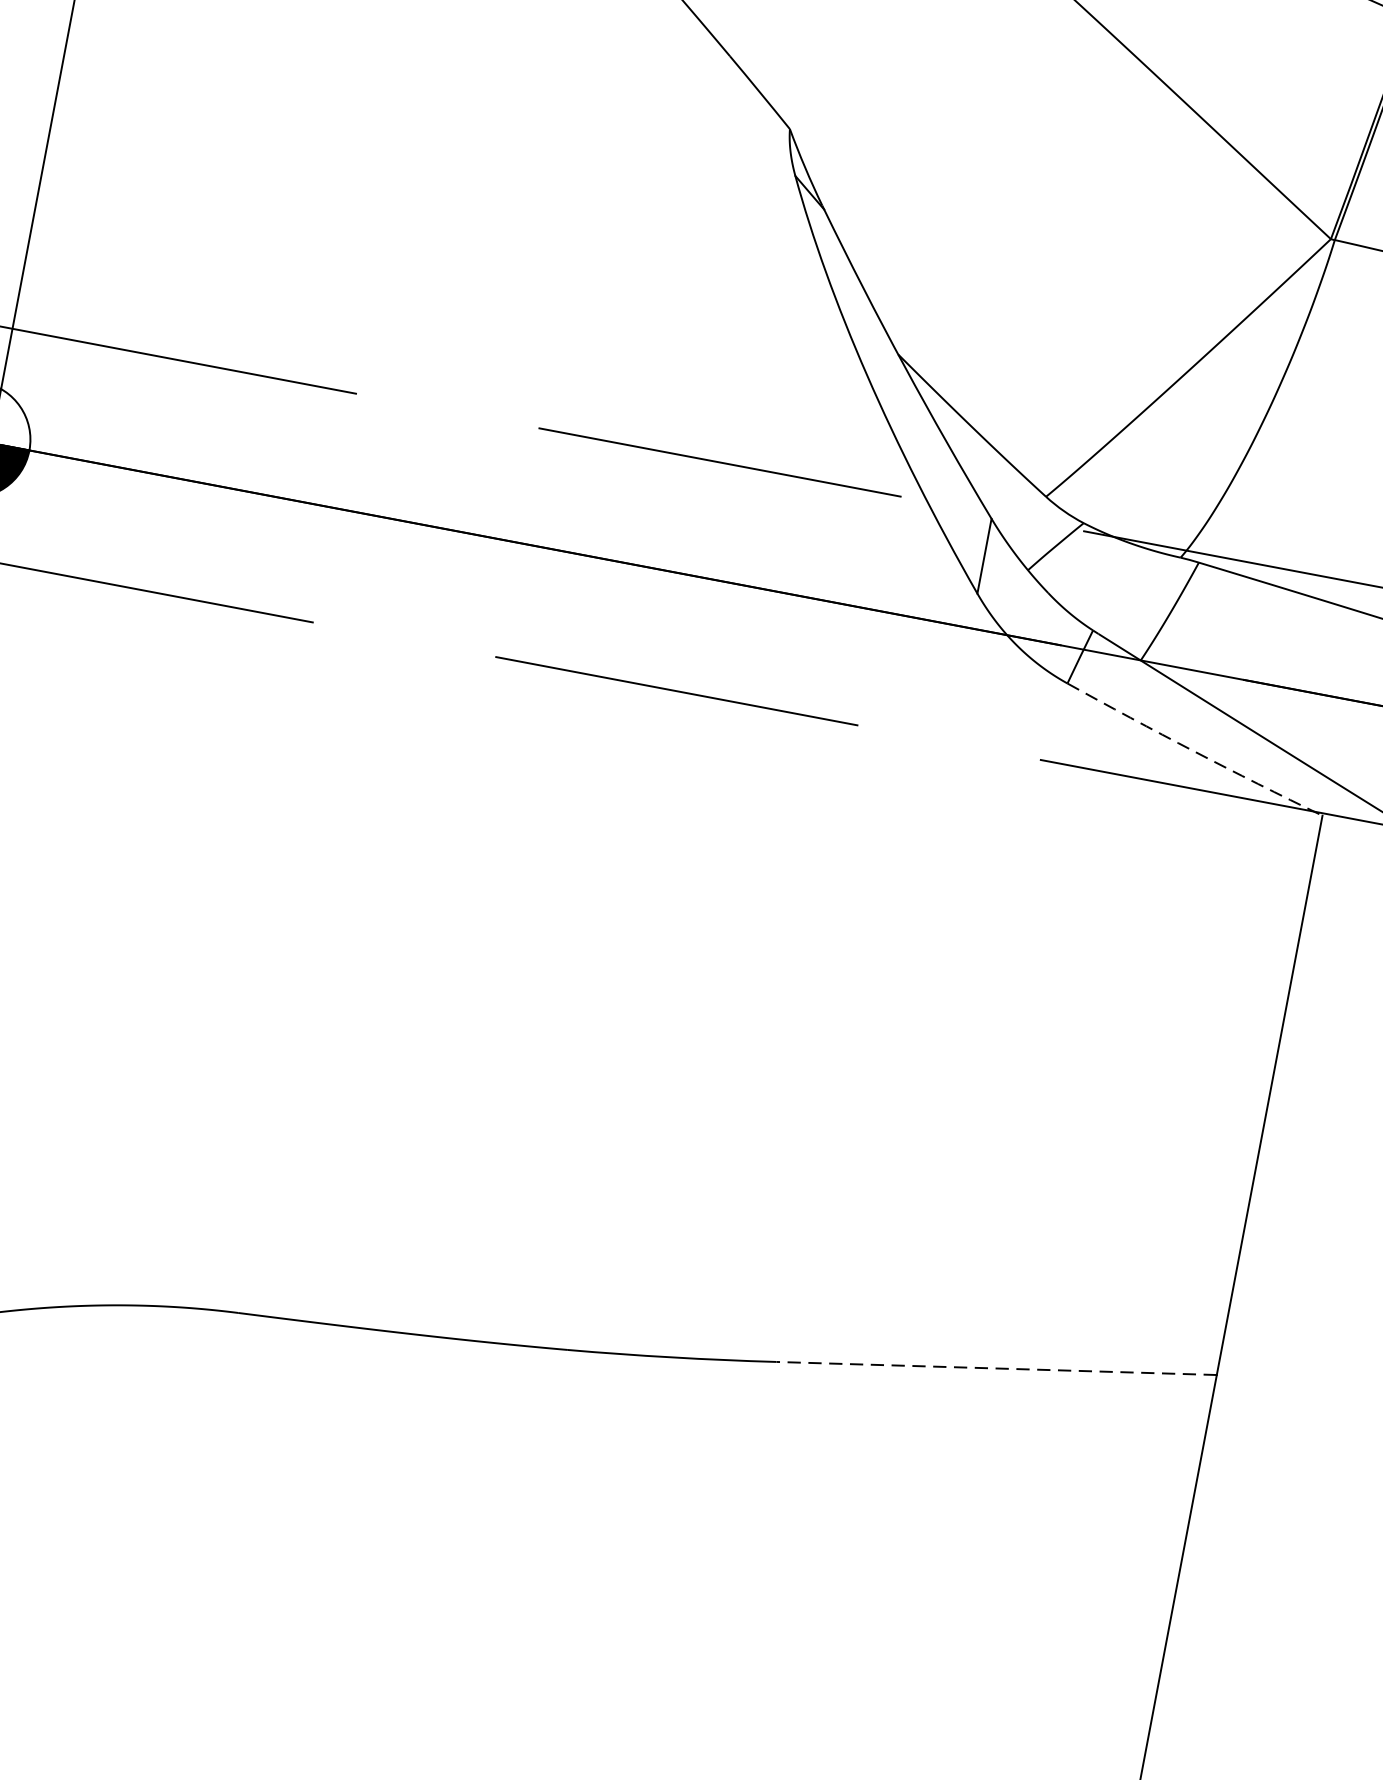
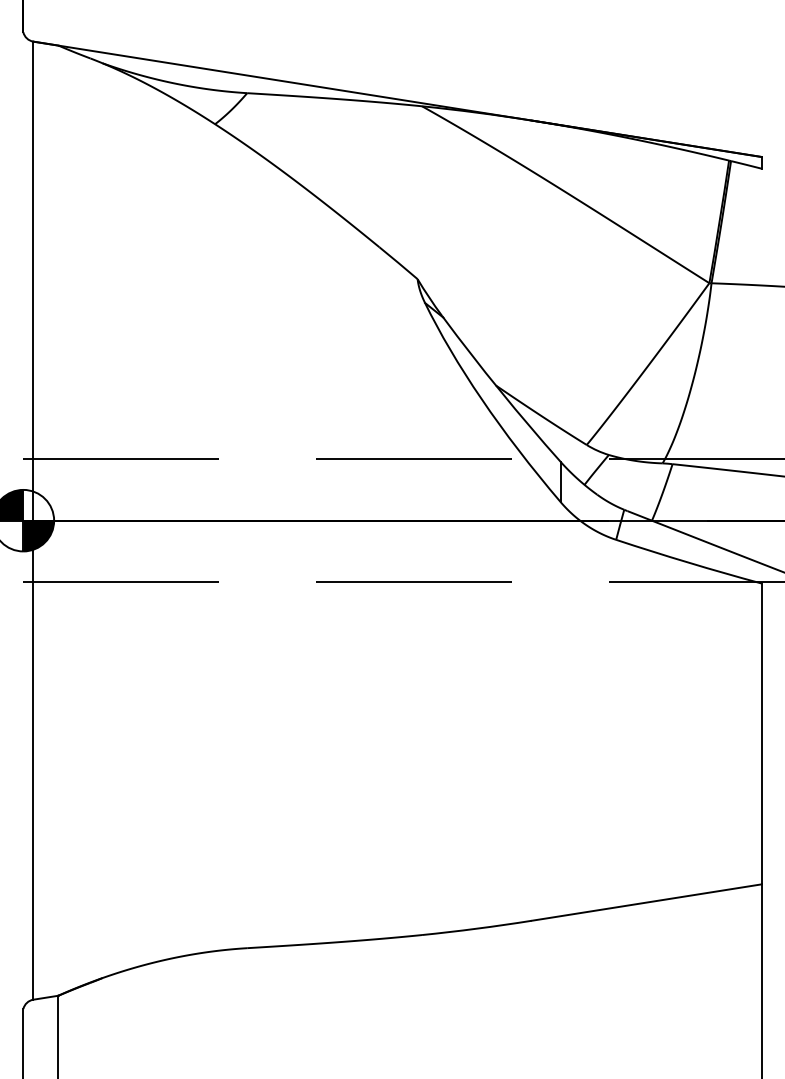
arc: (1193, 751) -> (688, 562), dashed -> solid
line: (996, 1368) -> (646, 902), dashed -> solid

